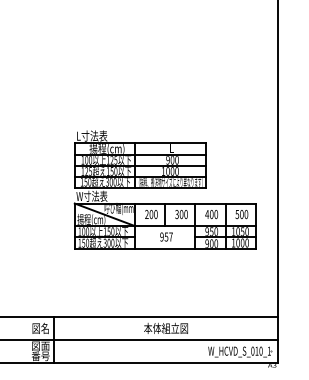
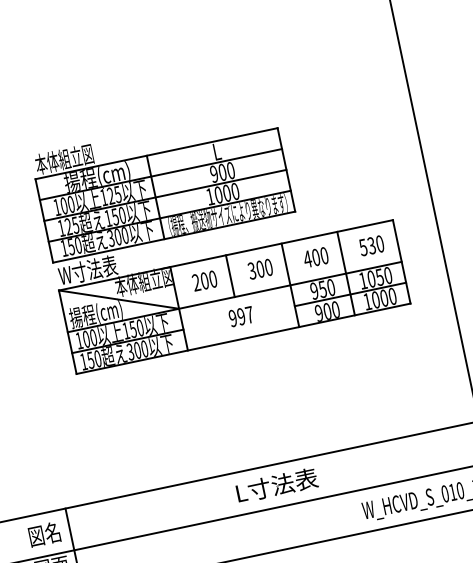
text: (91, 135) -> (63, 158), L寸法表 -> 本体組立図
text: (118, 208) -> (141, 282), 呼び幅(mm) -> 本体組立図
text: (241, 214) -> (371, 245), 500 -> 530
text: (166, 236) -> (241, 315), 957 -> 997
text: (166, 328) -> (276, 485), 本体組立図 -> L寸法表

